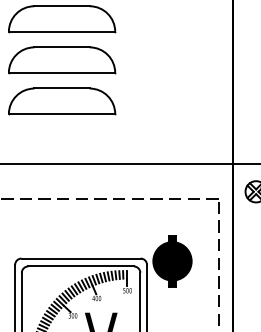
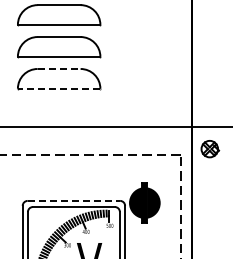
line: (62, 87) -> (59, 68), solid -> dashed
line: (61, 113) -> (58, 88), solid -> dashed
line: (81, 258) -> (74, 200), solid -> dashed

